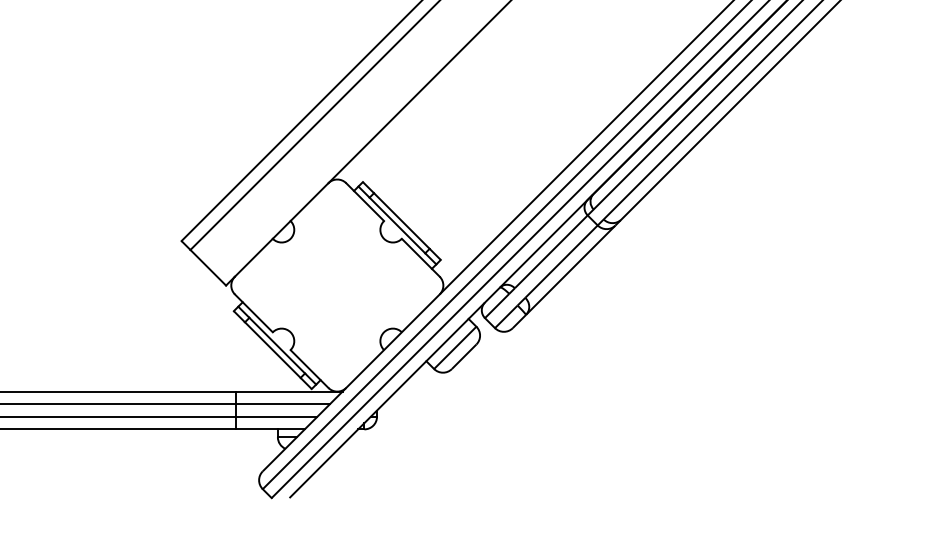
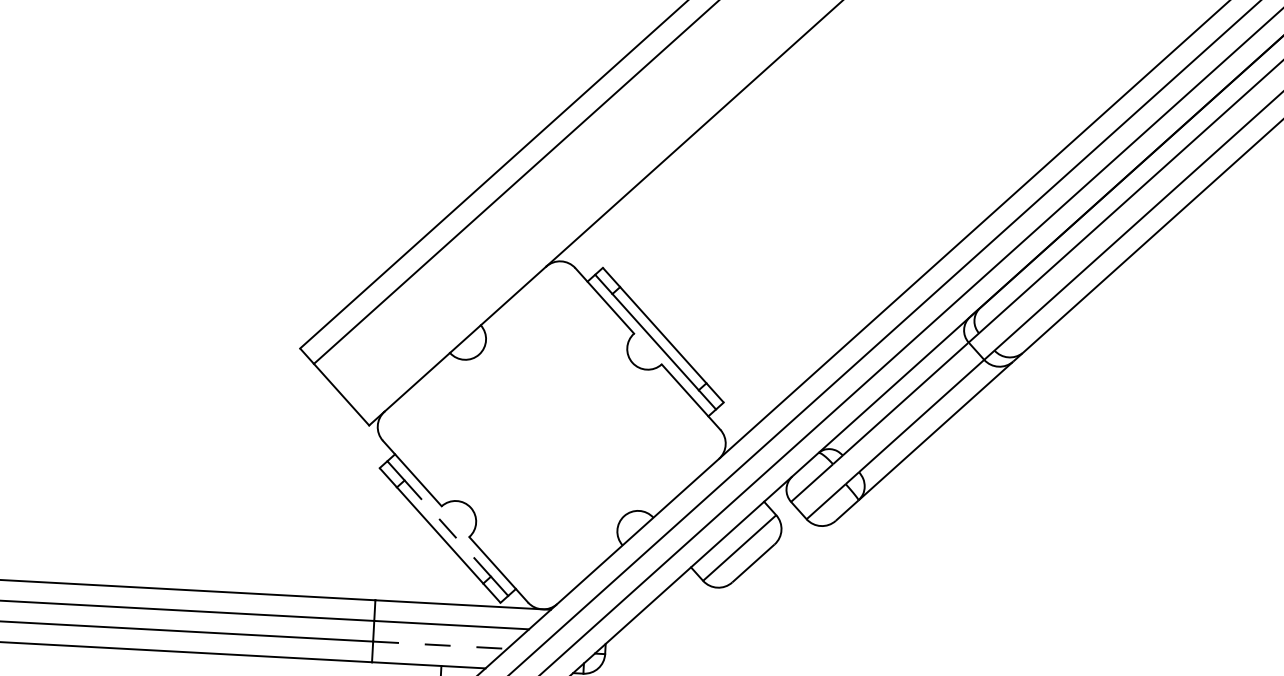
line: (276, 345) -> (446, 528), solid -> dashed
line: (276, 416) -> (440, 644), solid -> dashed

